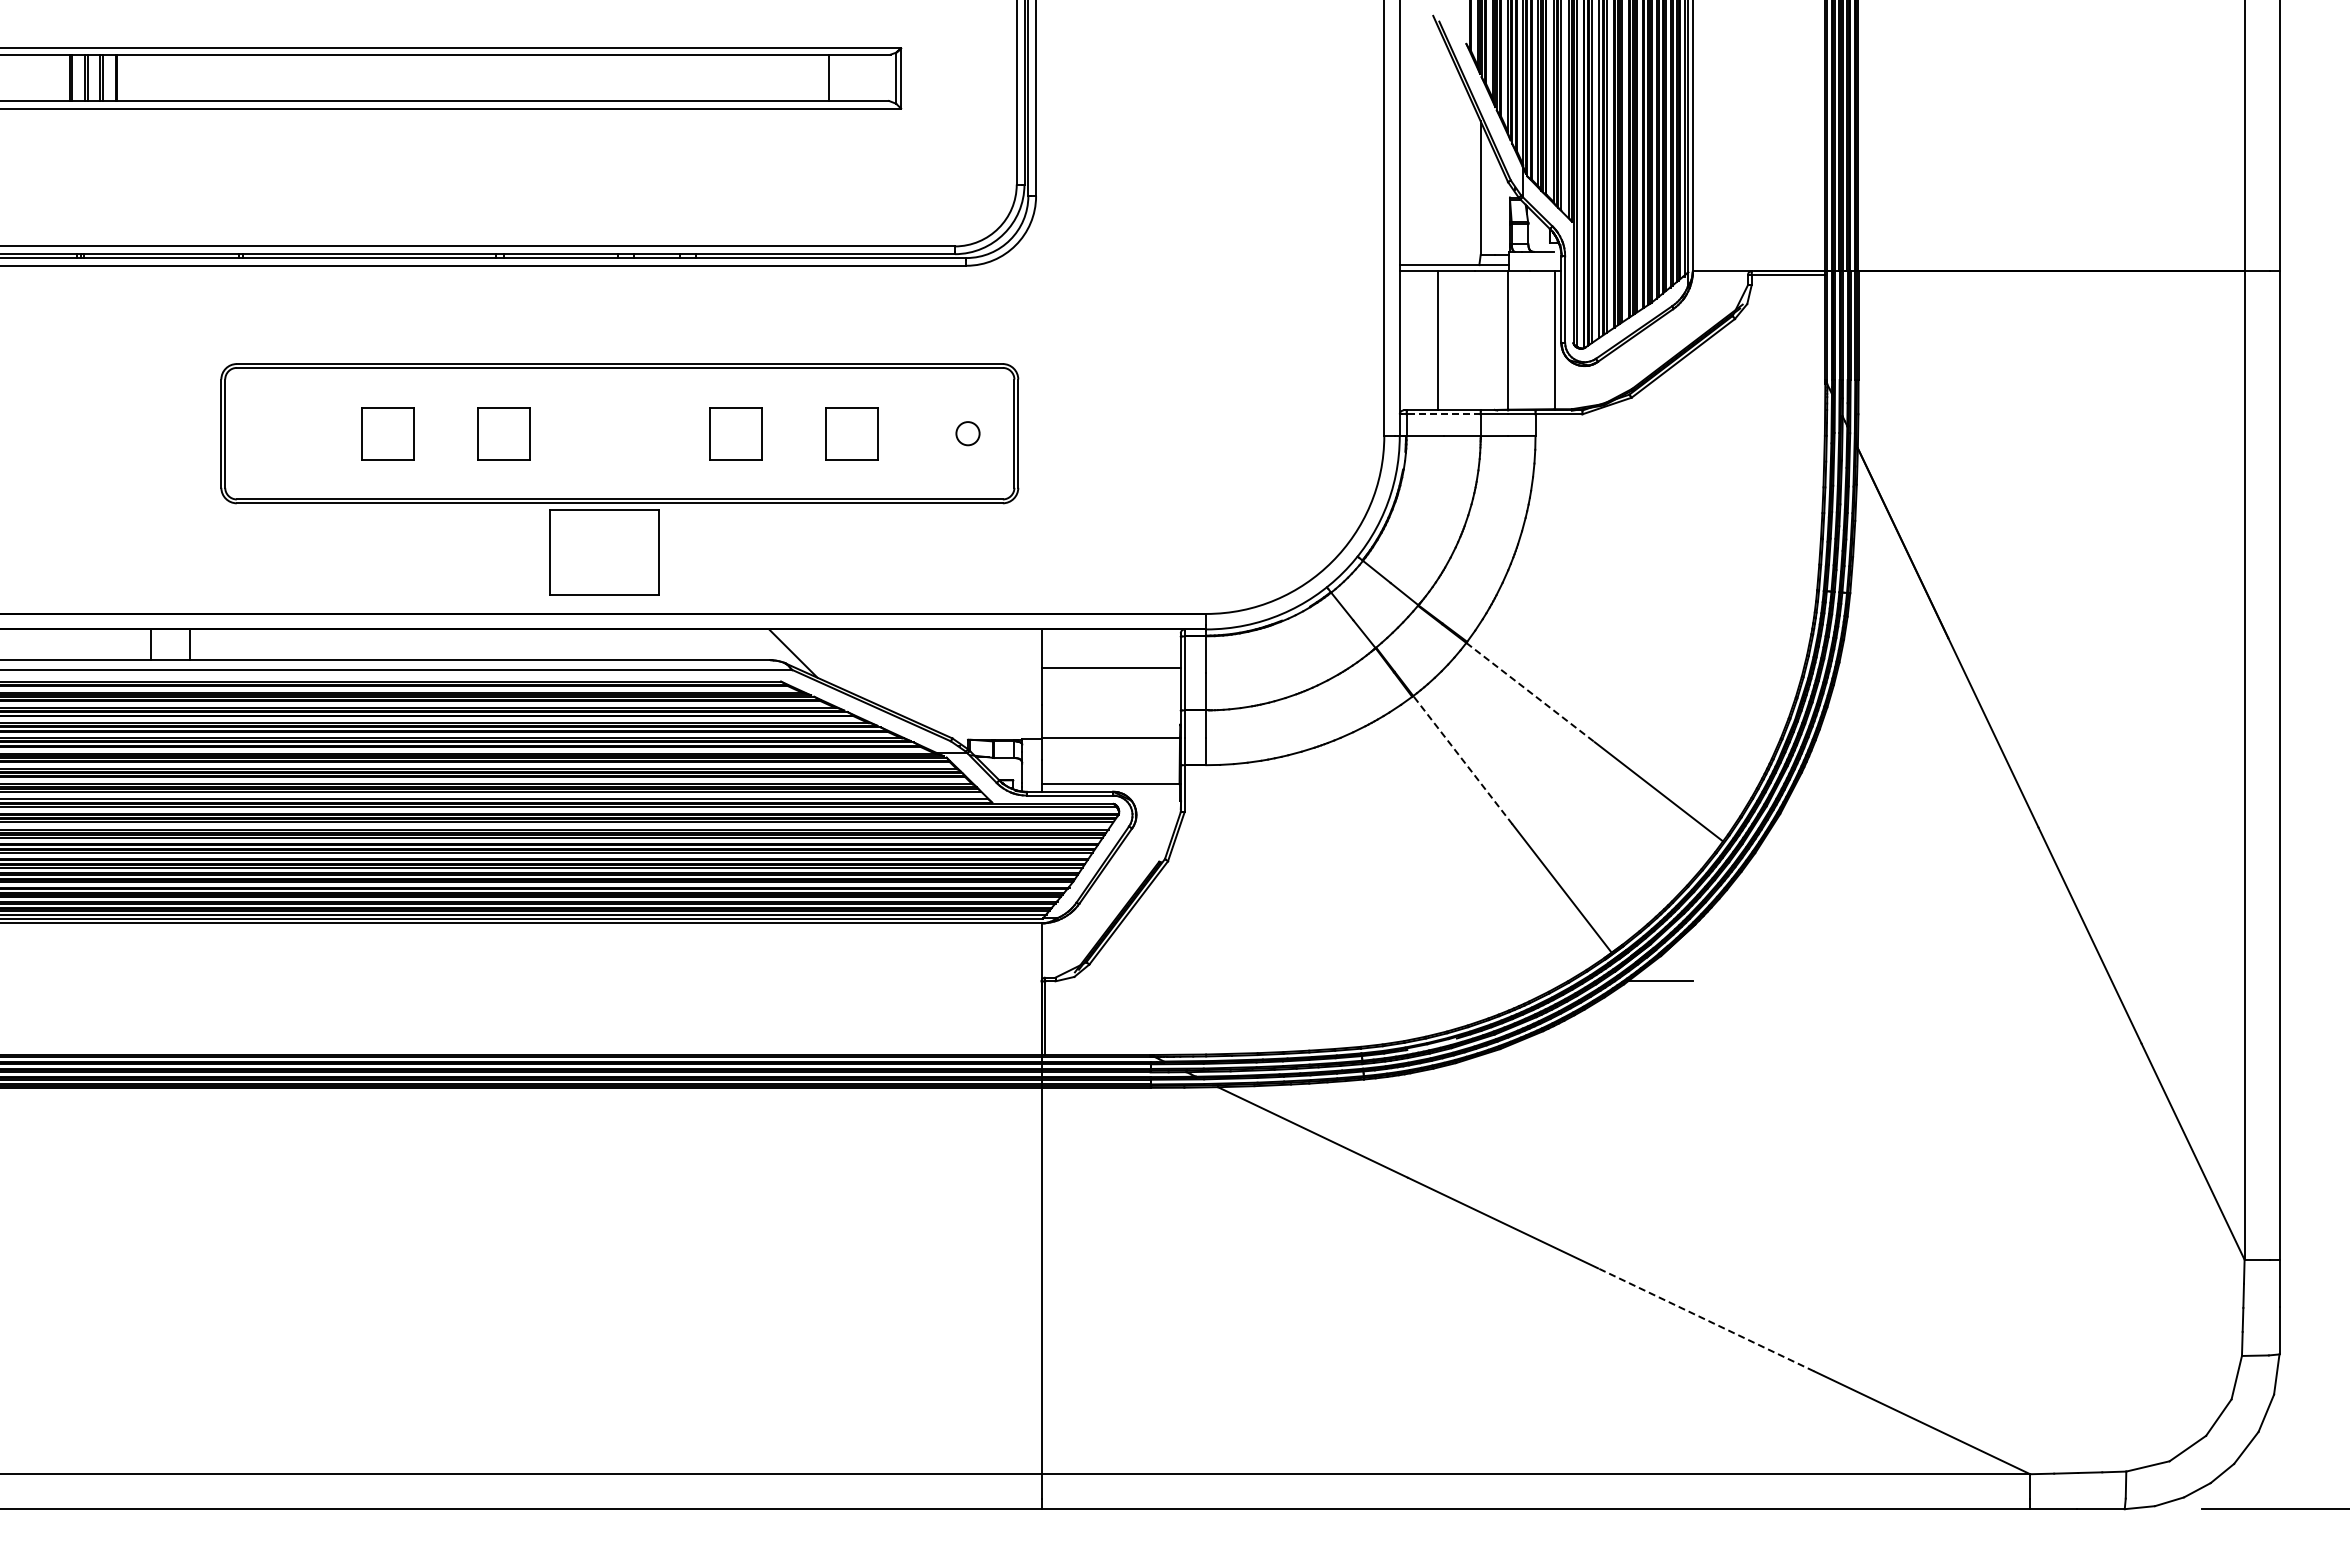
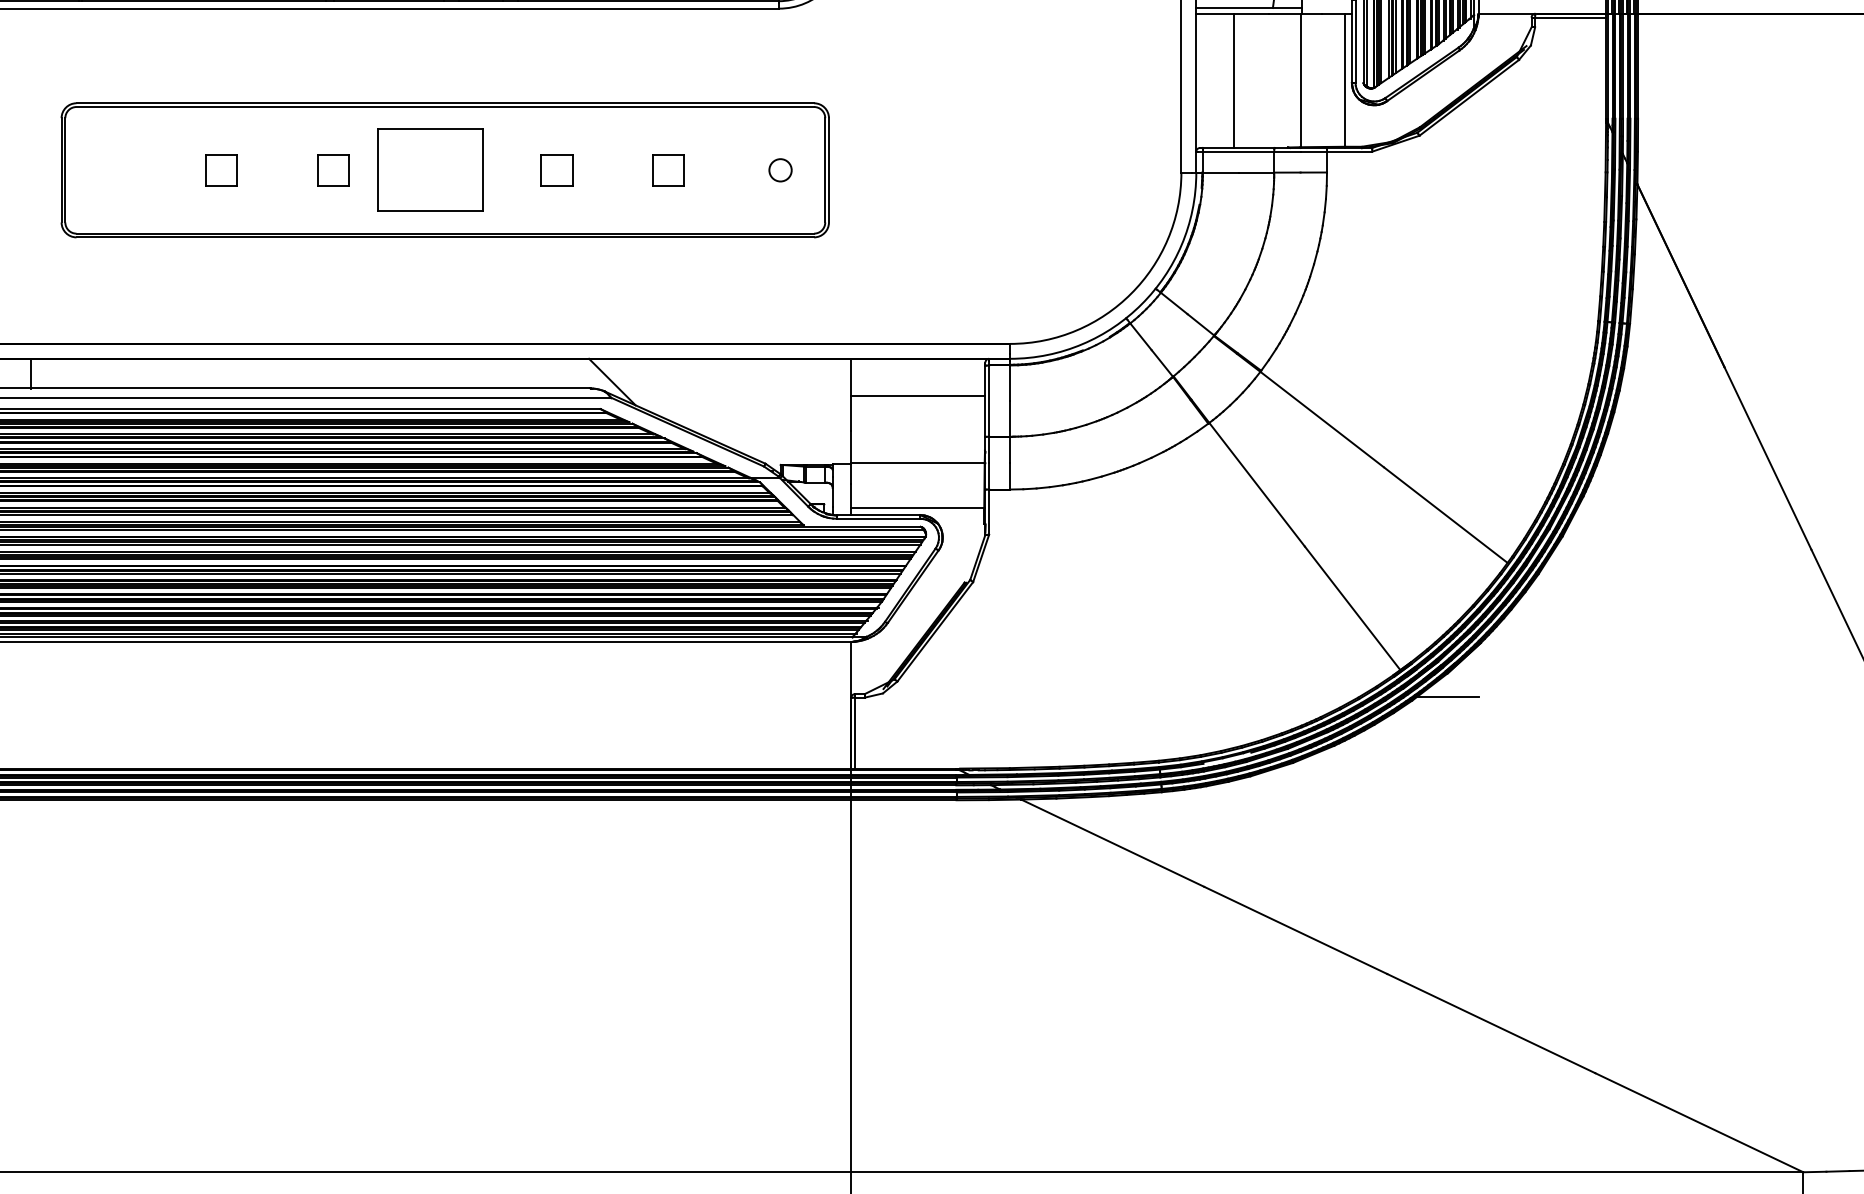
line: (1443, 414) -> (1238, 151), dashed -> solid
part: (387, 433) -> (221, 170), size x0.62
part: (503, 433) -> (333, 170), size x0.62
part: (735, 433) -> (556, 170), size x0.62
part: (851, 433) -> (668, 170), size x0.62
part: (604, 552) -> (430, 170), moved
line: (1530, 692) -> (1322, 419), dashed -> solid
line: (1462, 759) -> (1256, 484), dashed -> solid
line: (1706, 1319) -> (1491, 1023), dashed -> solid

